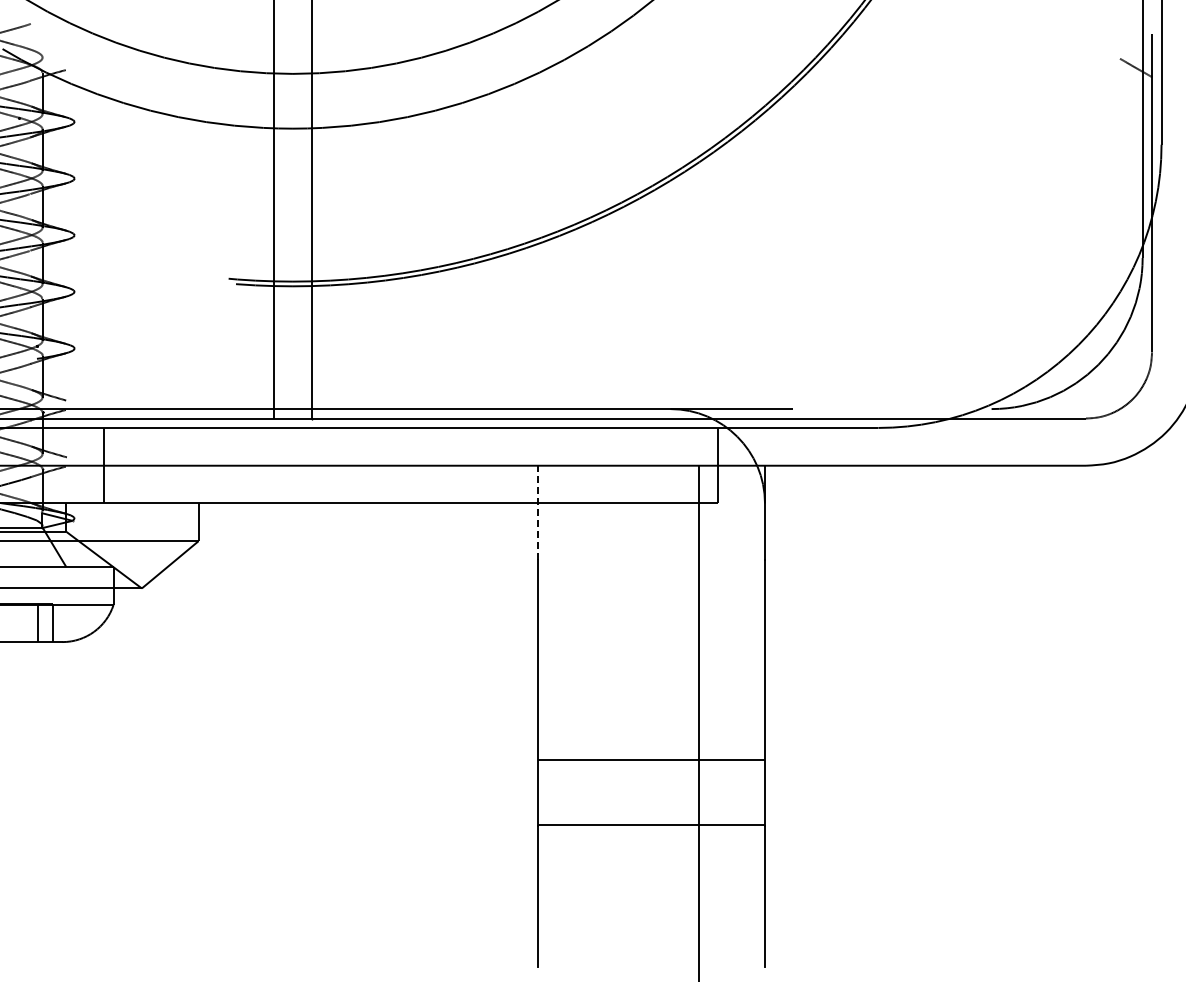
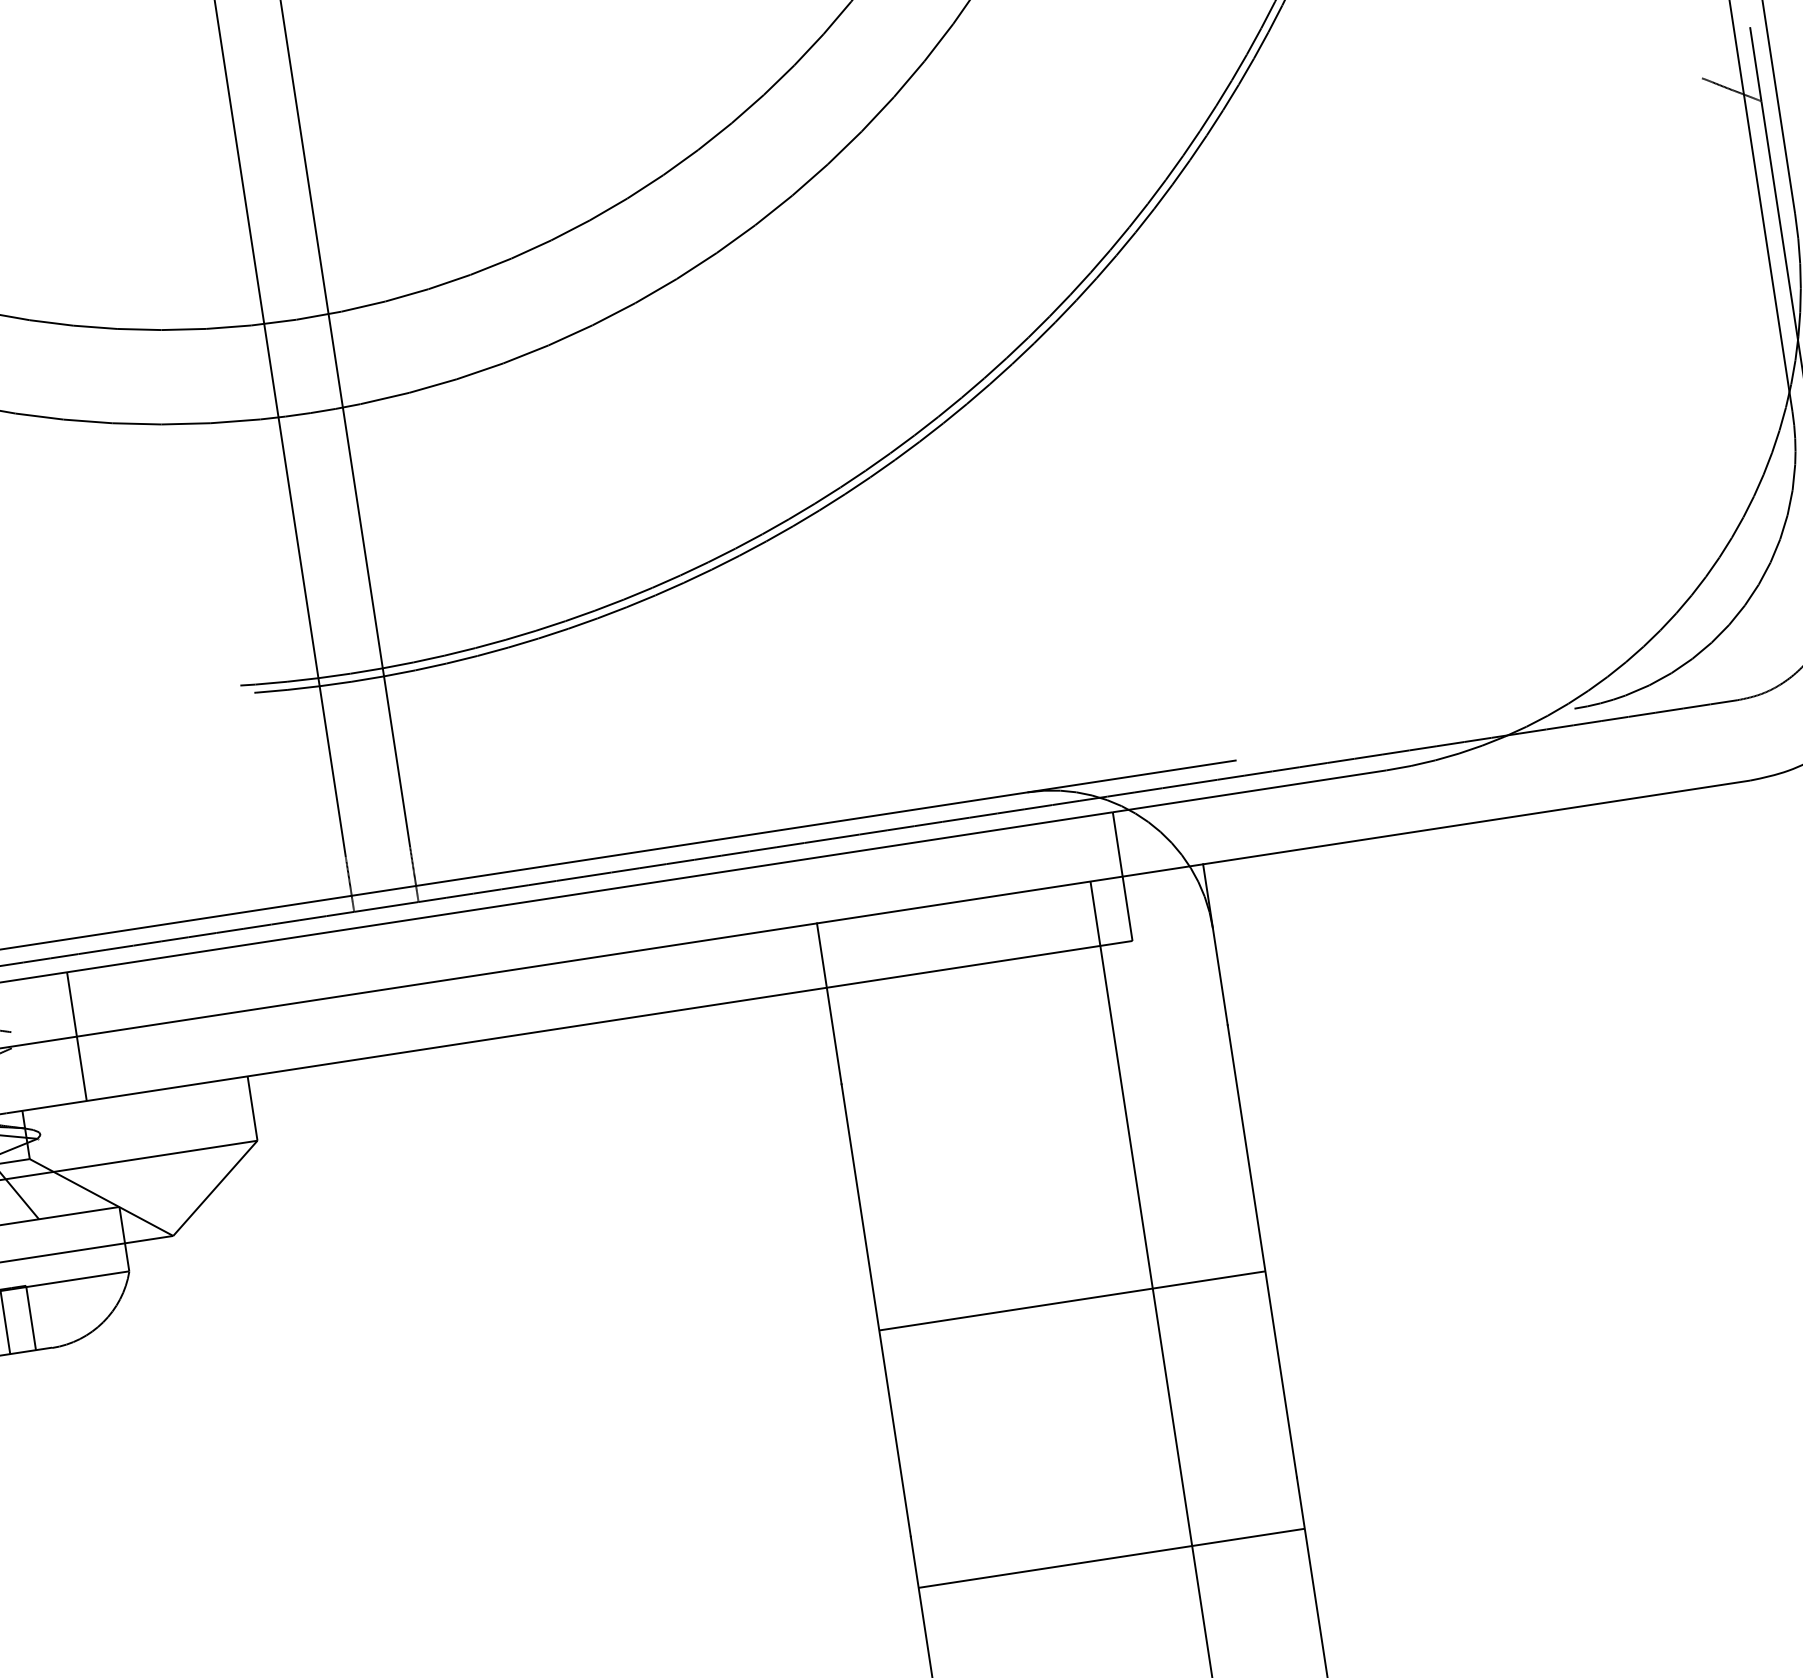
line: (538, 512) -> (829, 1003), dashed -> solid
line: (651, 759) -> (1071, 1300), moved
line: (651, 824) -> (1111, 1558), moved

